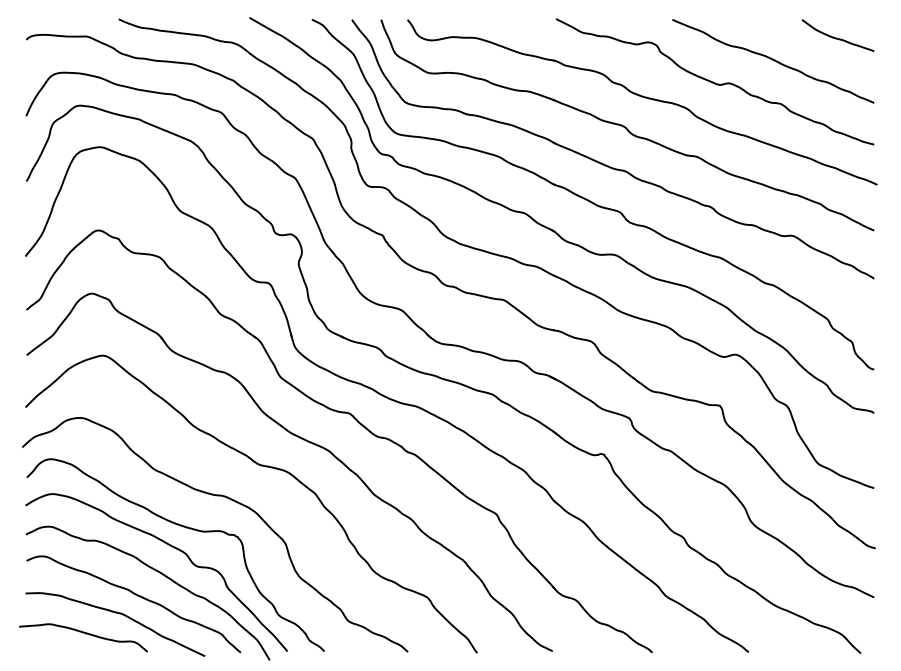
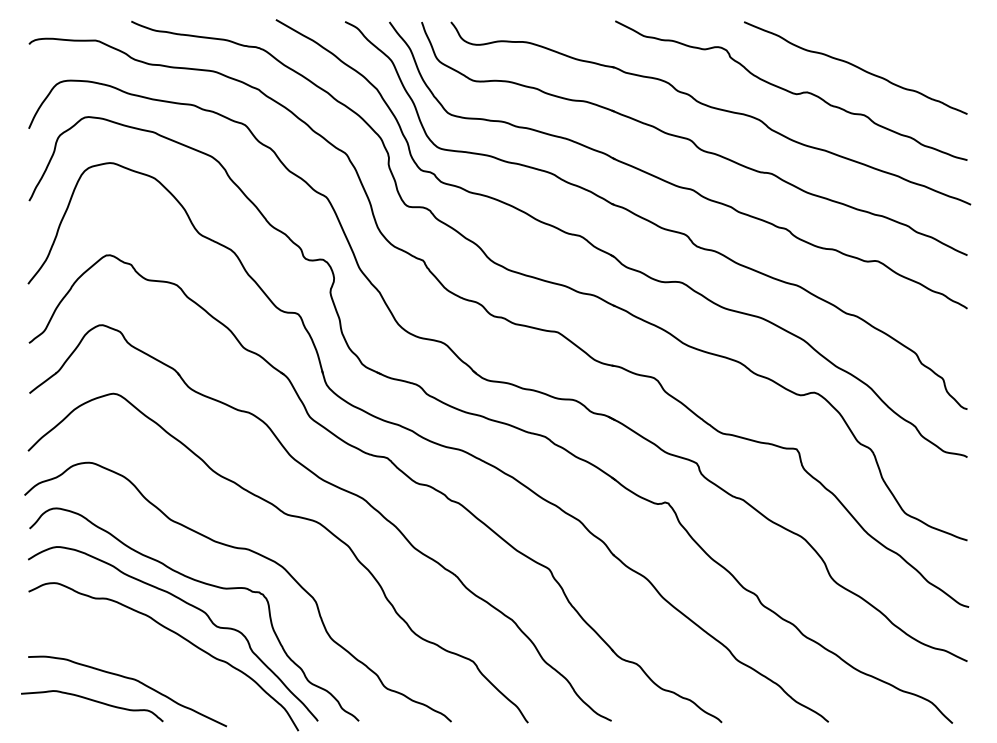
curve: (836, 37) -> (925, 41), removed
curve: (137, 596) -> (152, 660), removed

